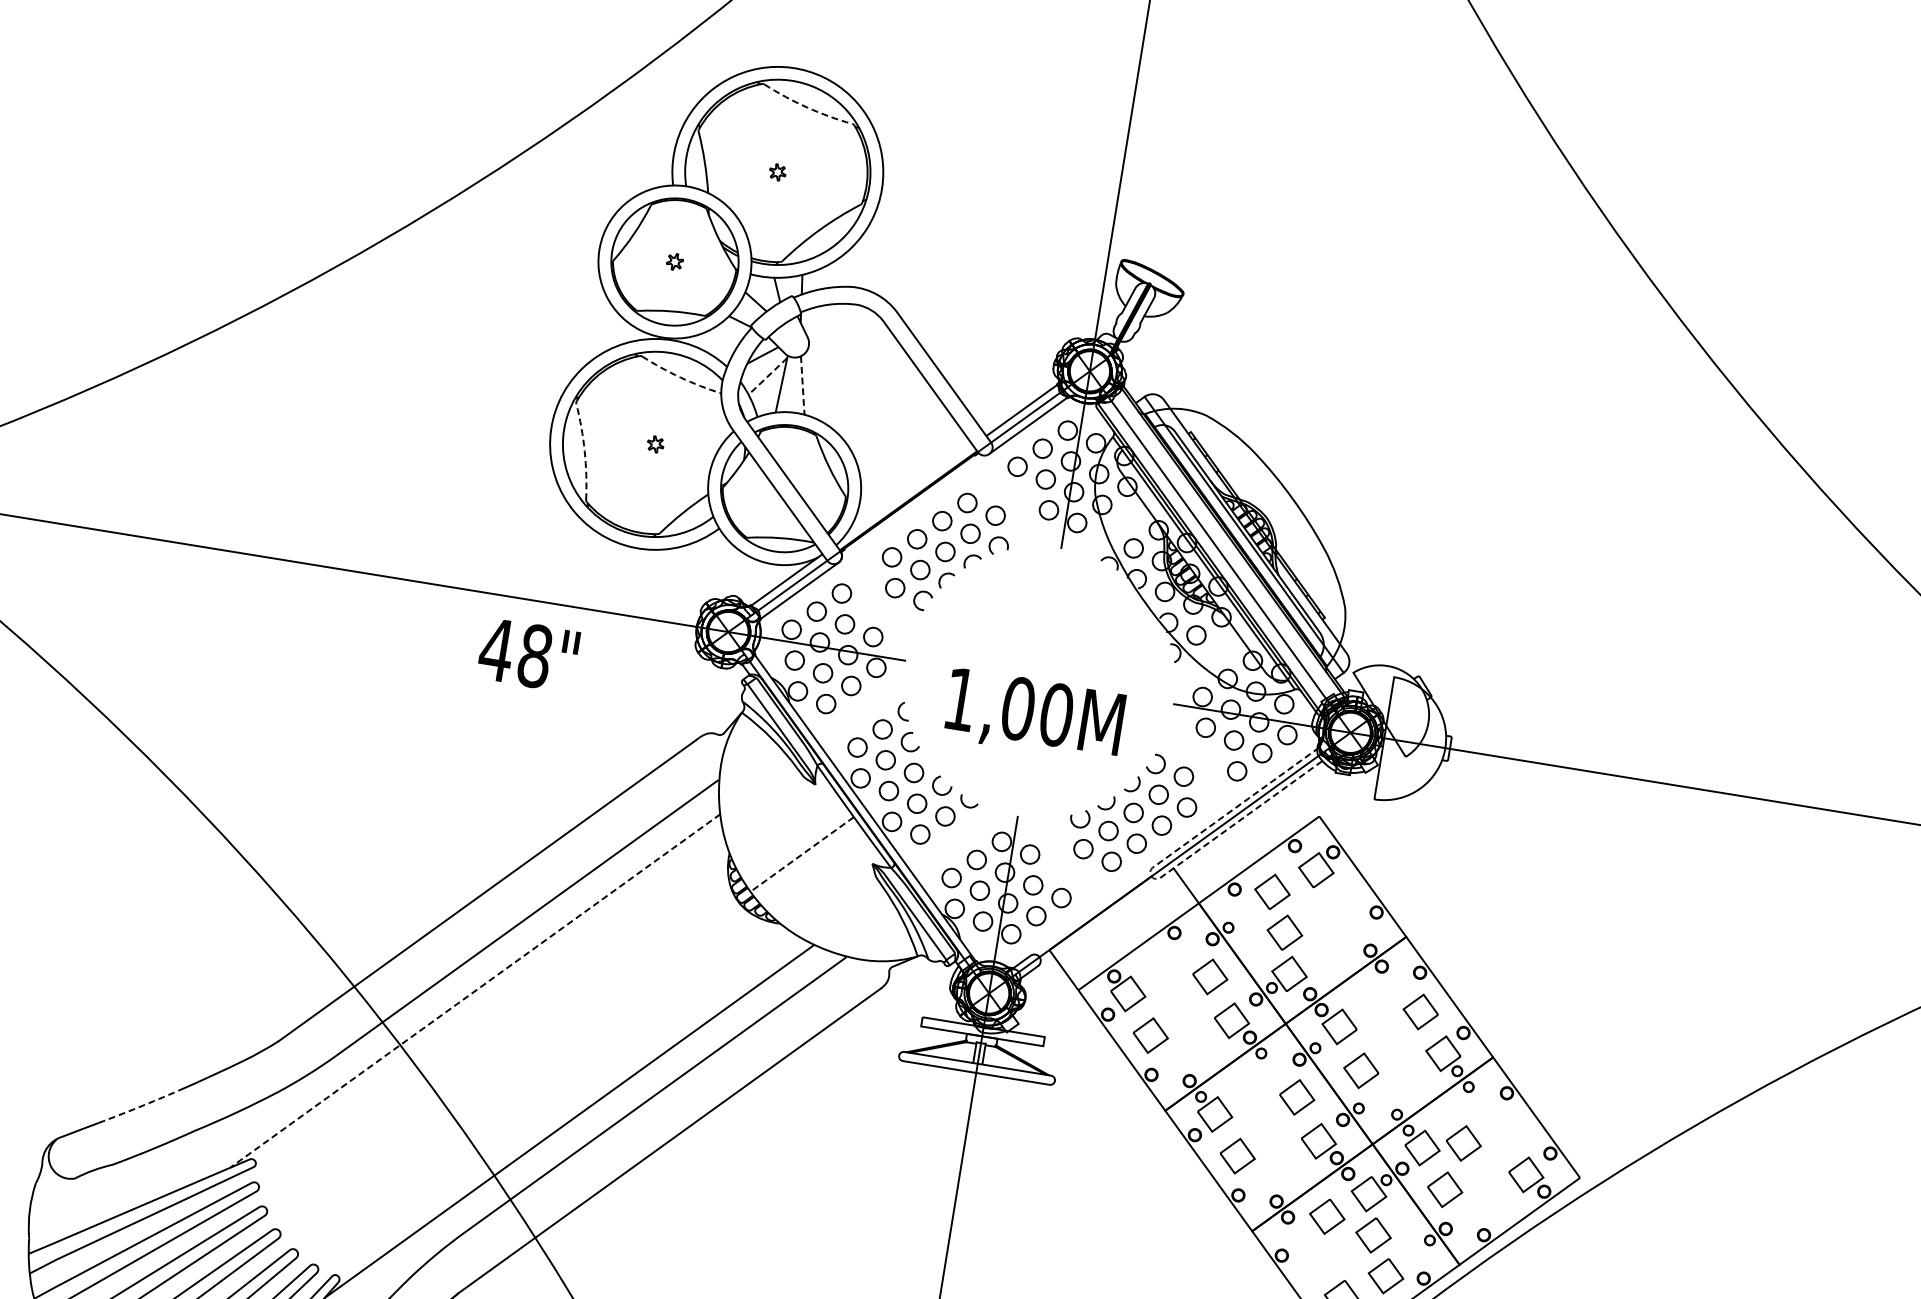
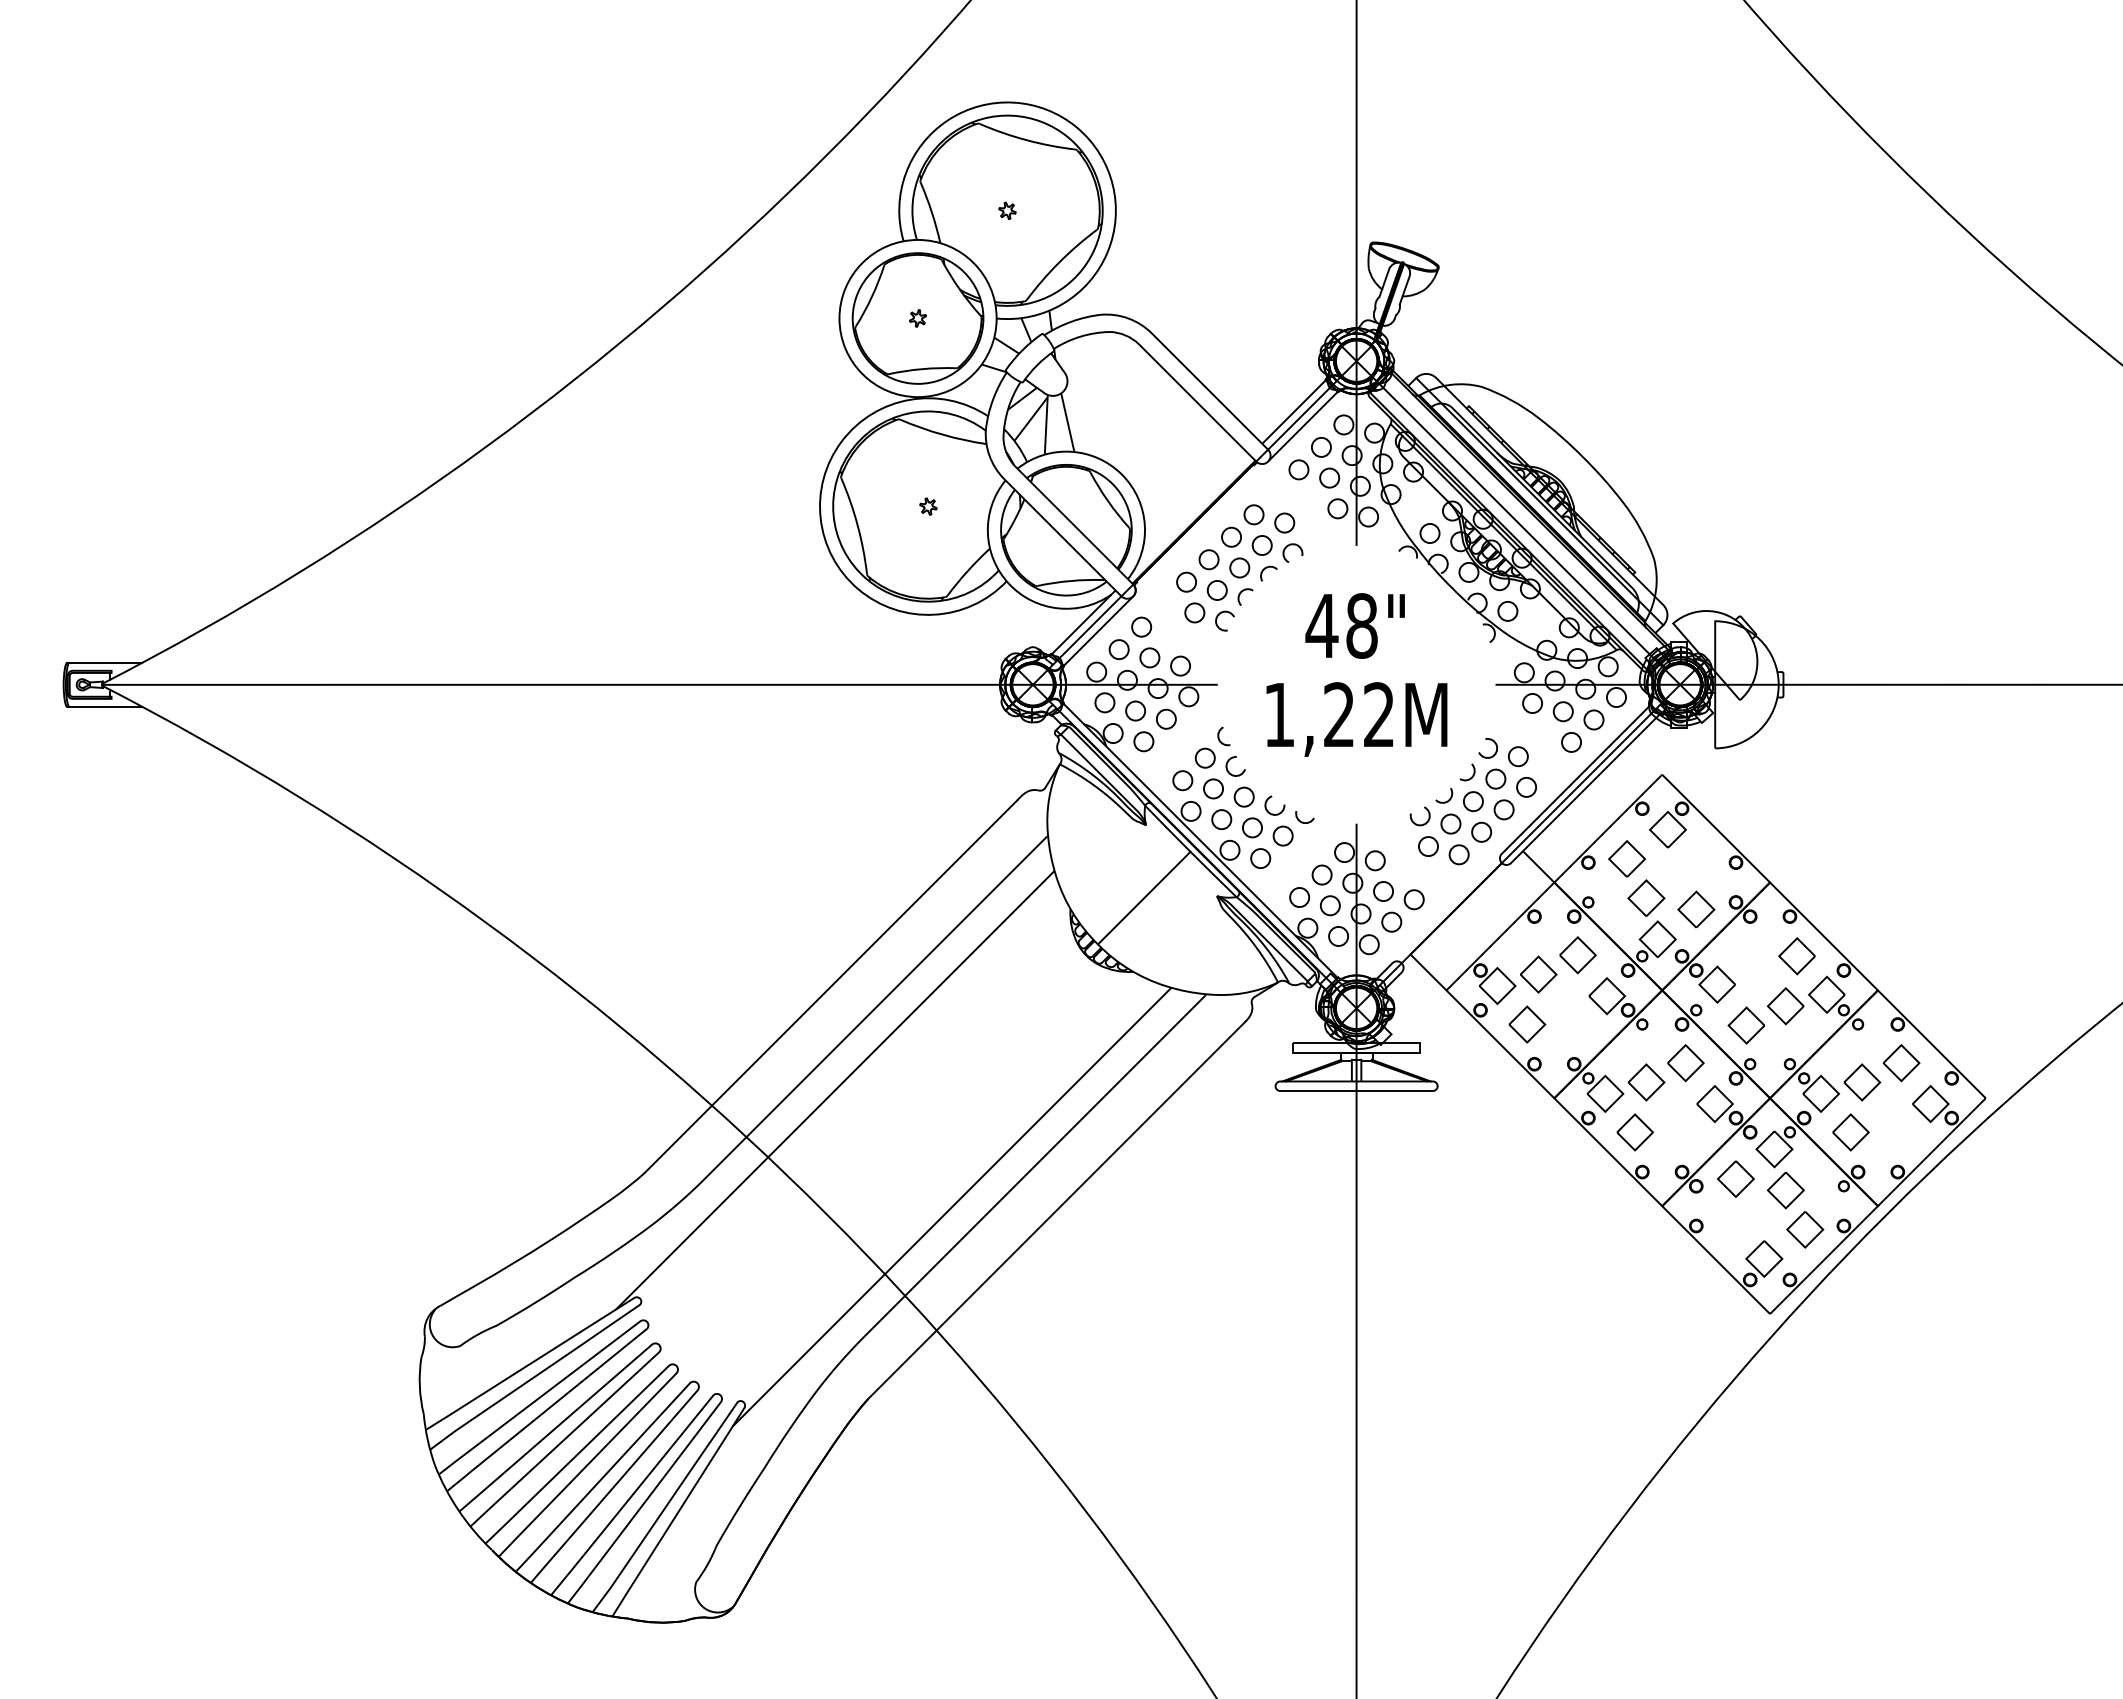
arc: (806, 107) -> (1026, 140), dashed -> solid
line: (767, 376) -> (1030, 419), dashed -> solid
arc: (680, 377) -> (942, 434), dashed -> solid
line: (802, 386) -> (1067, 423), dashed -> solid
arc: (584, 451) -> (857, 525), dashed -> solid
text: (528, 654) -> (1354, 625), moved
text: (1037, 711) -> (1359, 714), 1,00M -> 1,22M
line: (802, 854) -> (1144, 898), dashed -> solid
line: (1151, 876) -> (1501, 863), dashed -> solid
part: (1331, 951) -> (1696, 909), added
part: (1169, 989) -> (1538, 974), added
line: (475, 991) -> (835, 1090), dashed -> solid
part: (1401, 1058) -> (1785, 1006), added
arc: (138, 1107) -> (513, 1263), dashed -> solid
part: (1256, 1109) -> (1646, 1082), added
part: (1504, 1131) -> (1901, 1063), added

